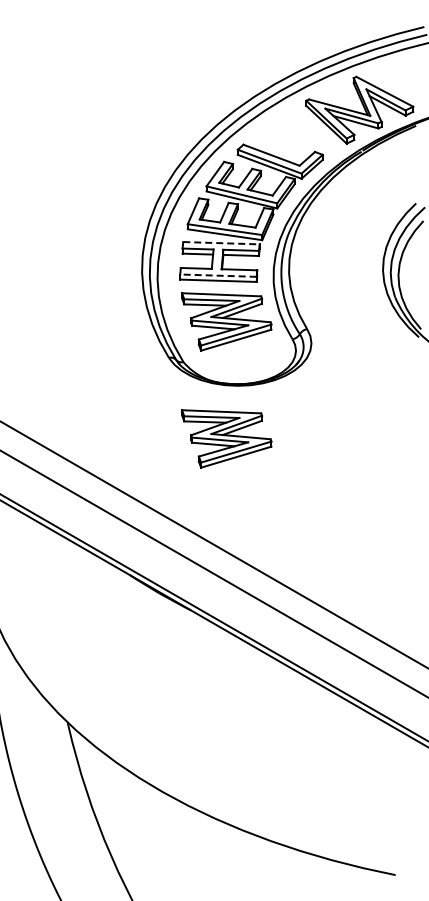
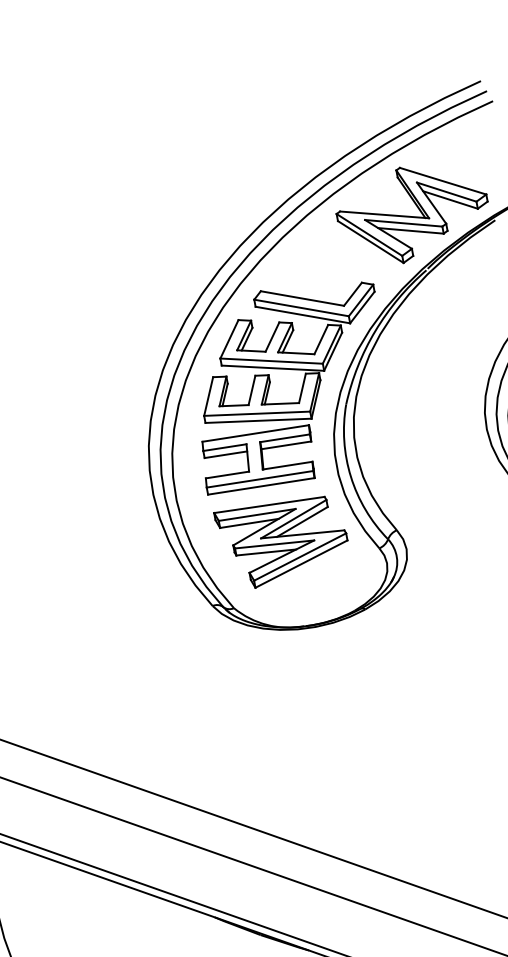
line: (221, 243) -> (255, 433), dashed -> solid
line: (217, 275) -> (258, 479), dashed -> solid
part: (226, 438) -> (313, 702), removed

